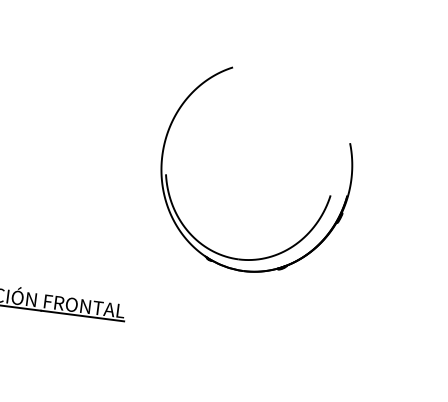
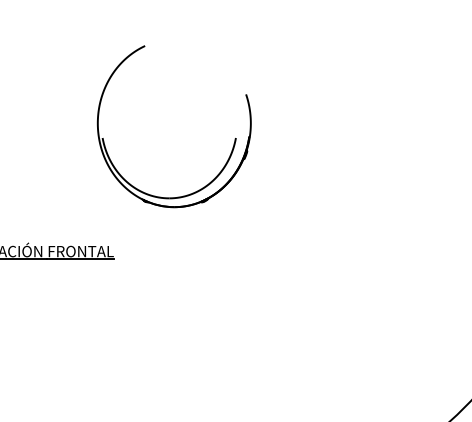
part: (326, 201) -> (233, 143), moved

